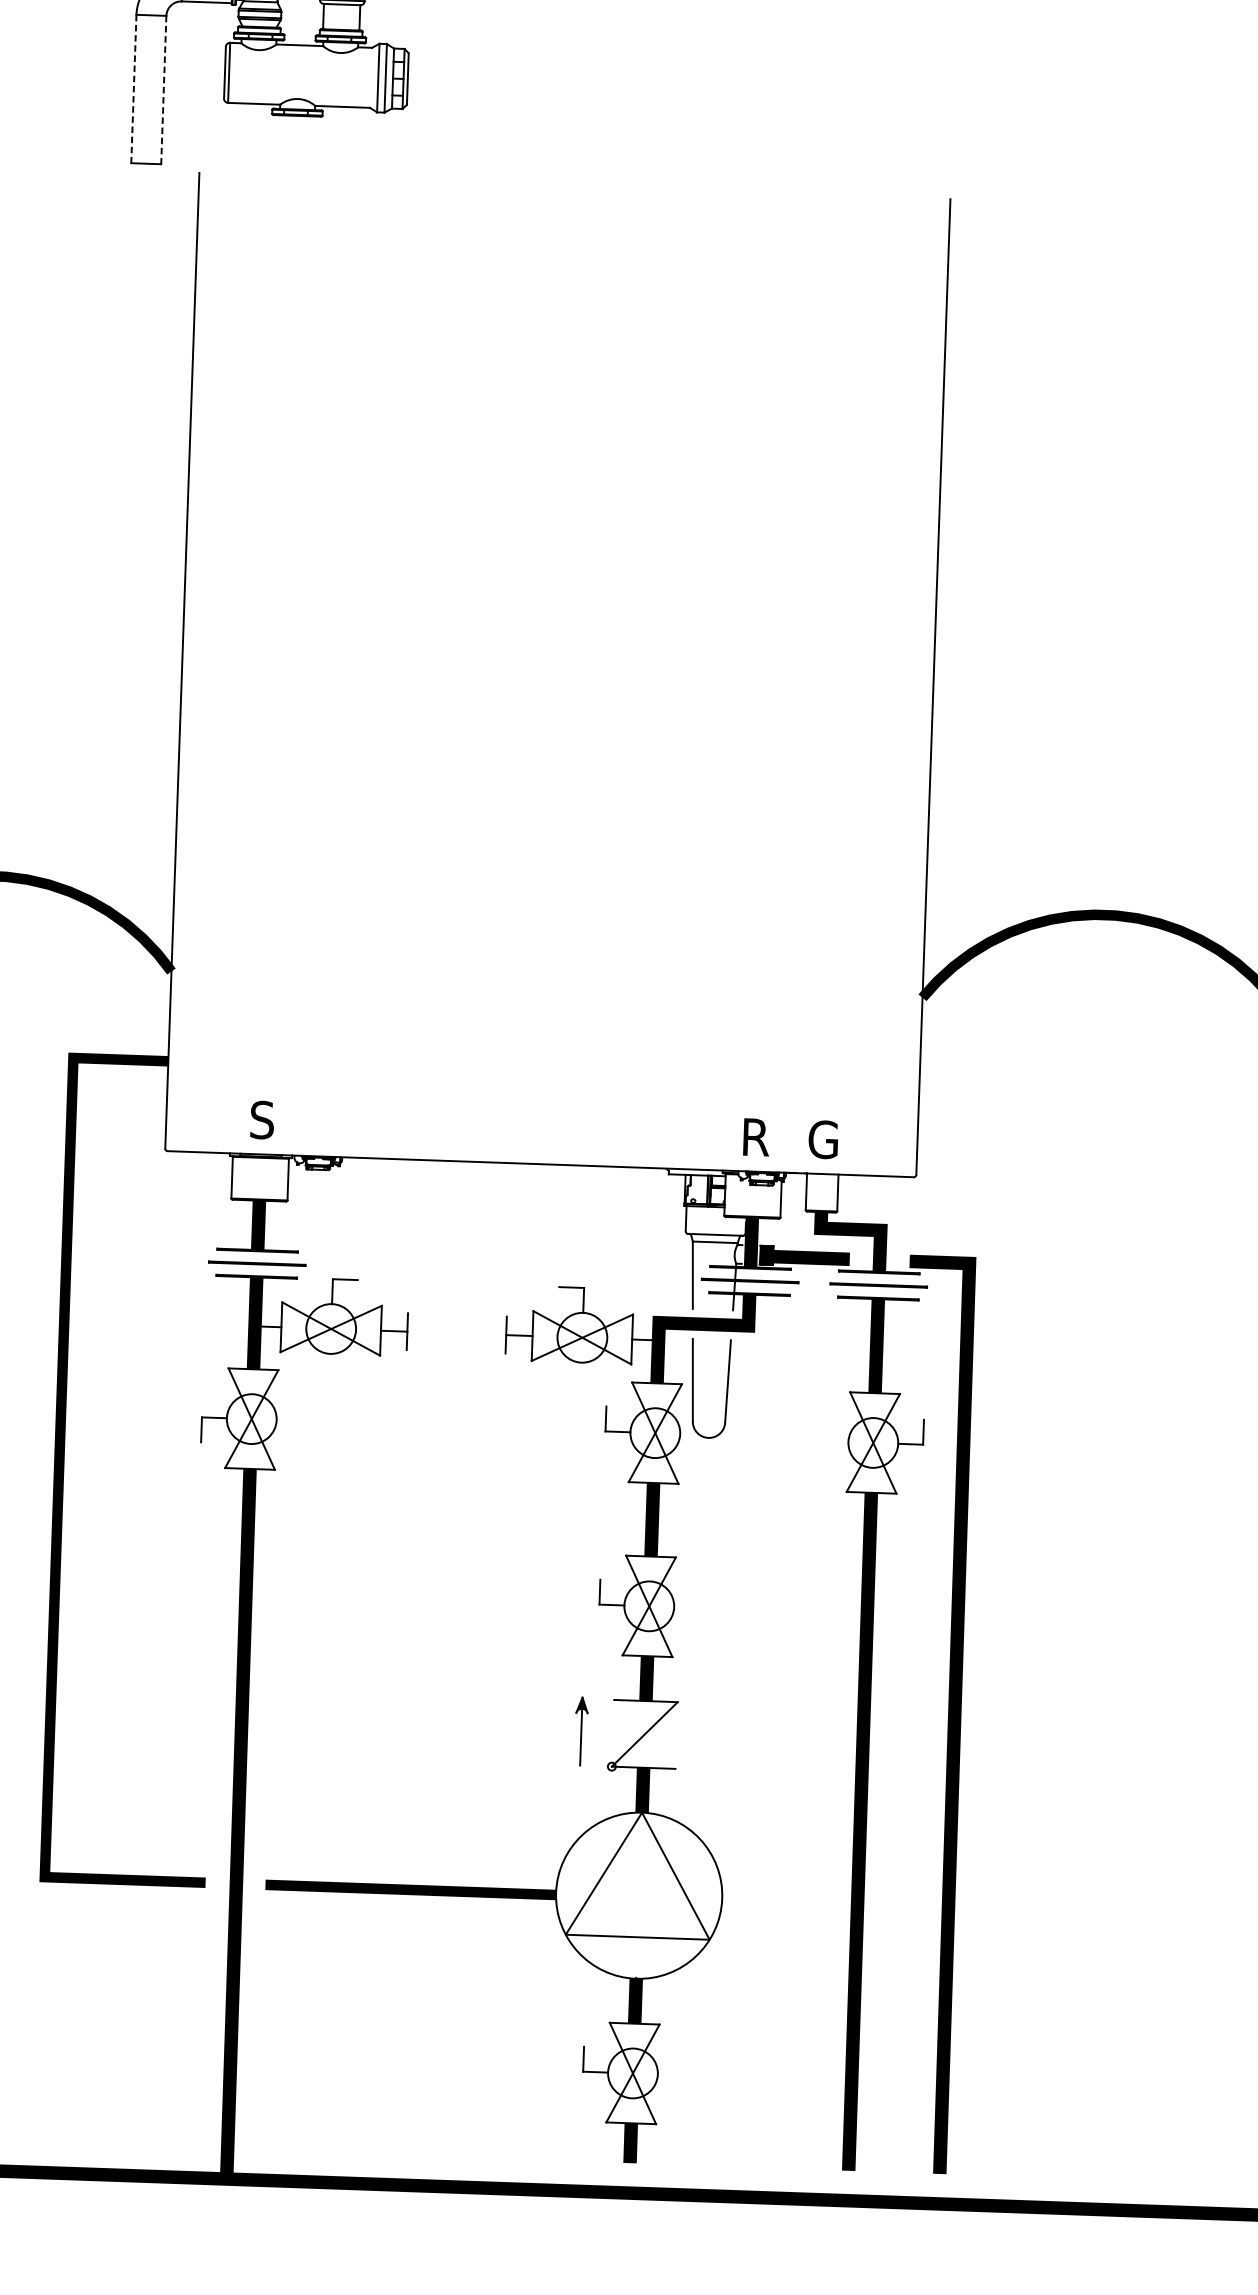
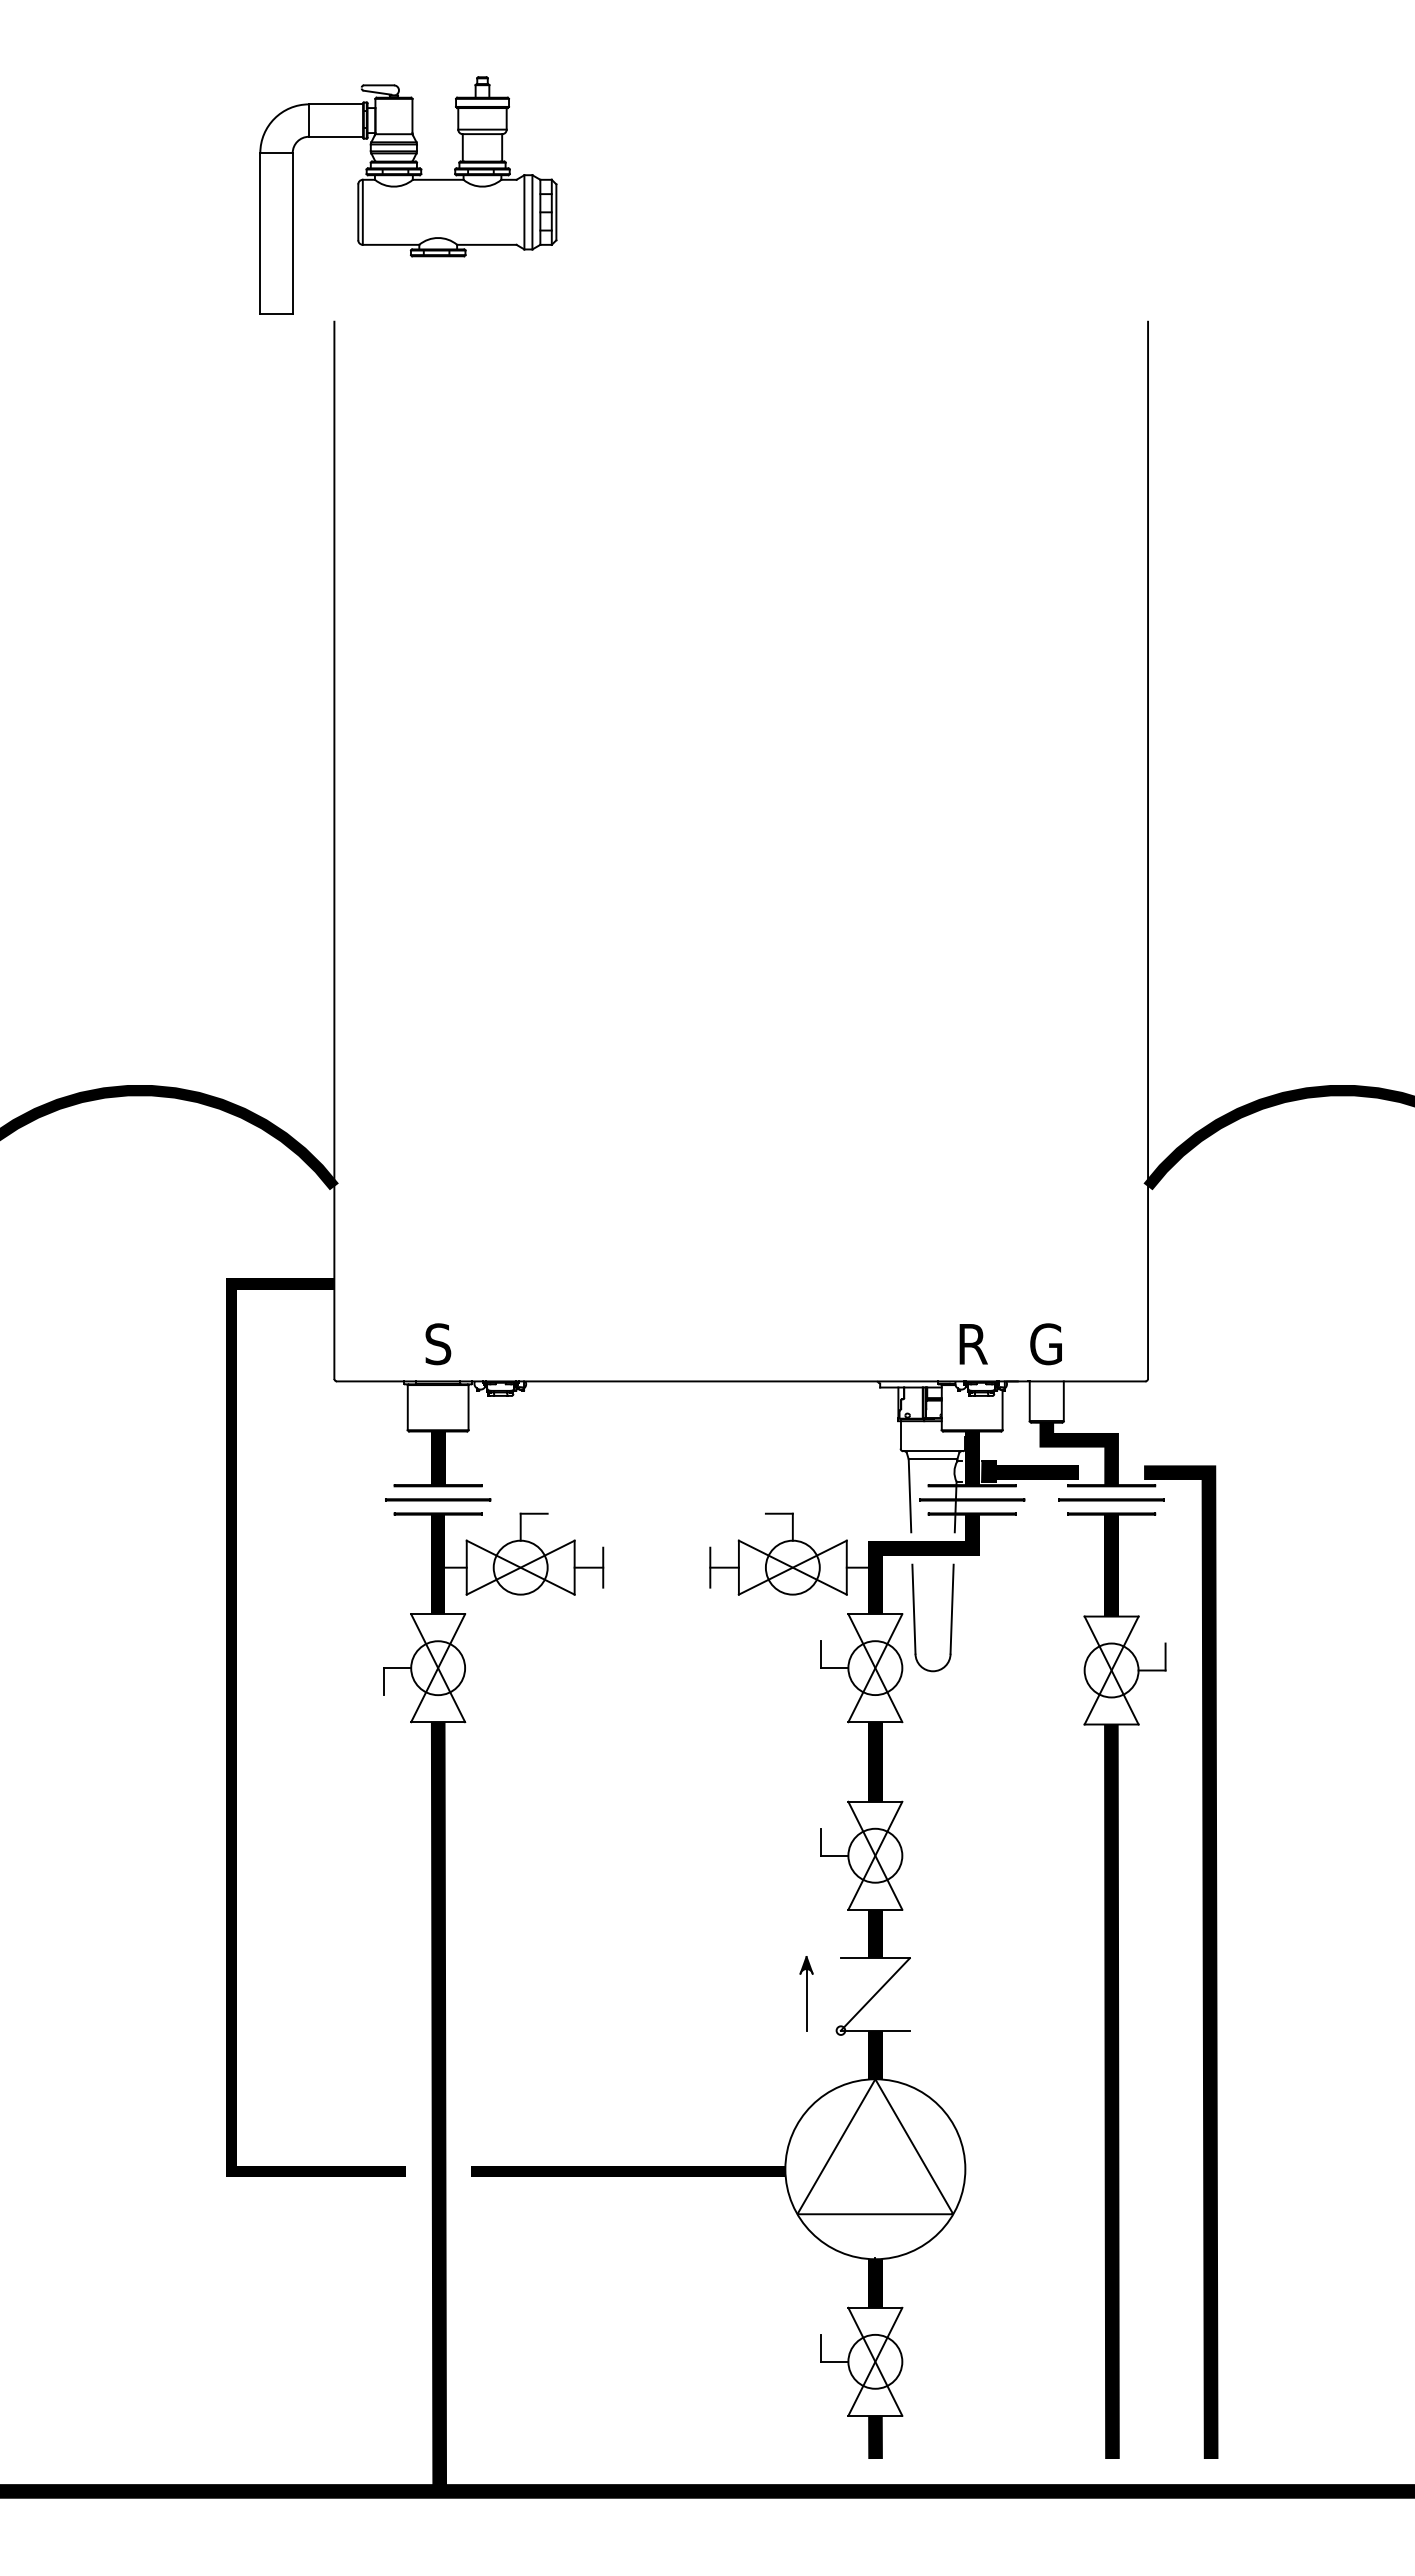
line: (134, 89) -> (260, 233), dashed -> solid
line: (163, 90) -> (292, 233), dashed -> solid

